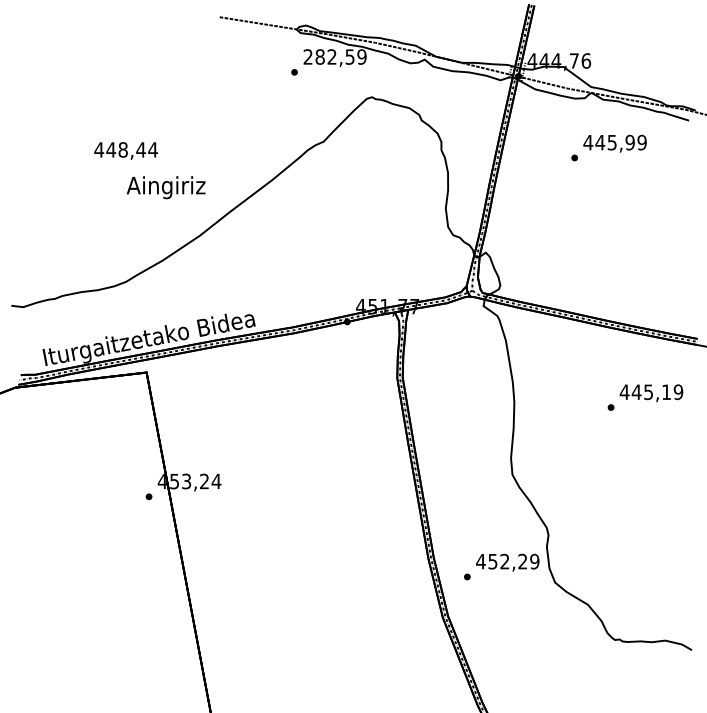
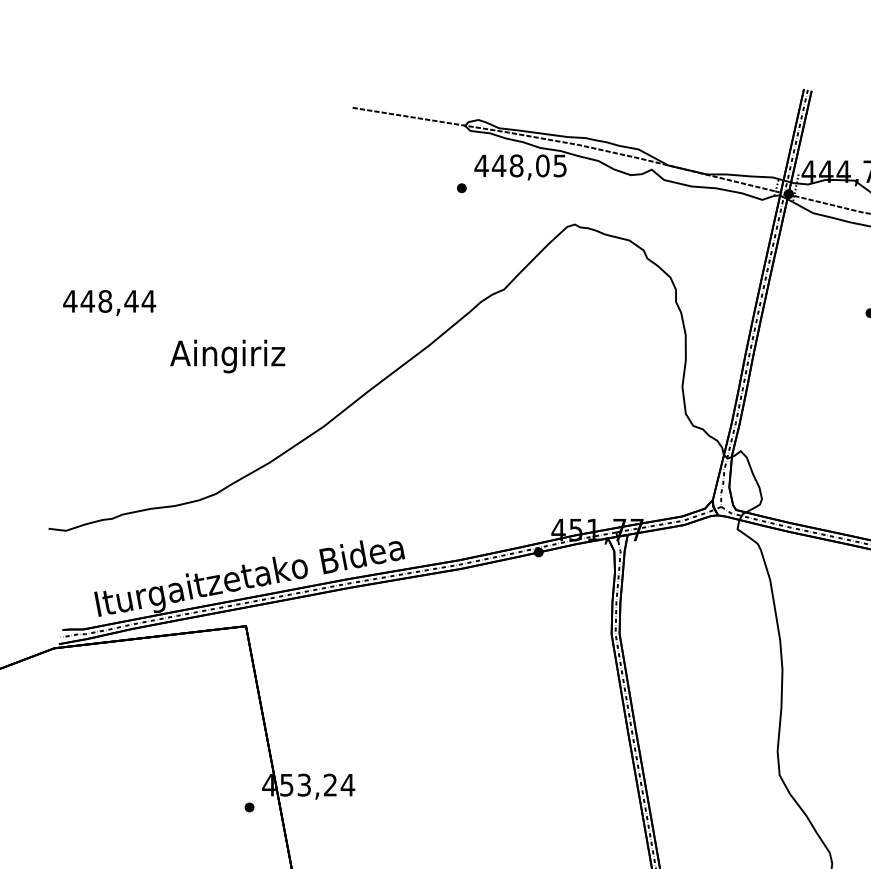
text: (334, 56) -> (520, 165), 282,59 -> 448,05
text: (125, 150) -> (108, 302), moved
text: (165, 187) -> (226, 356), moved

